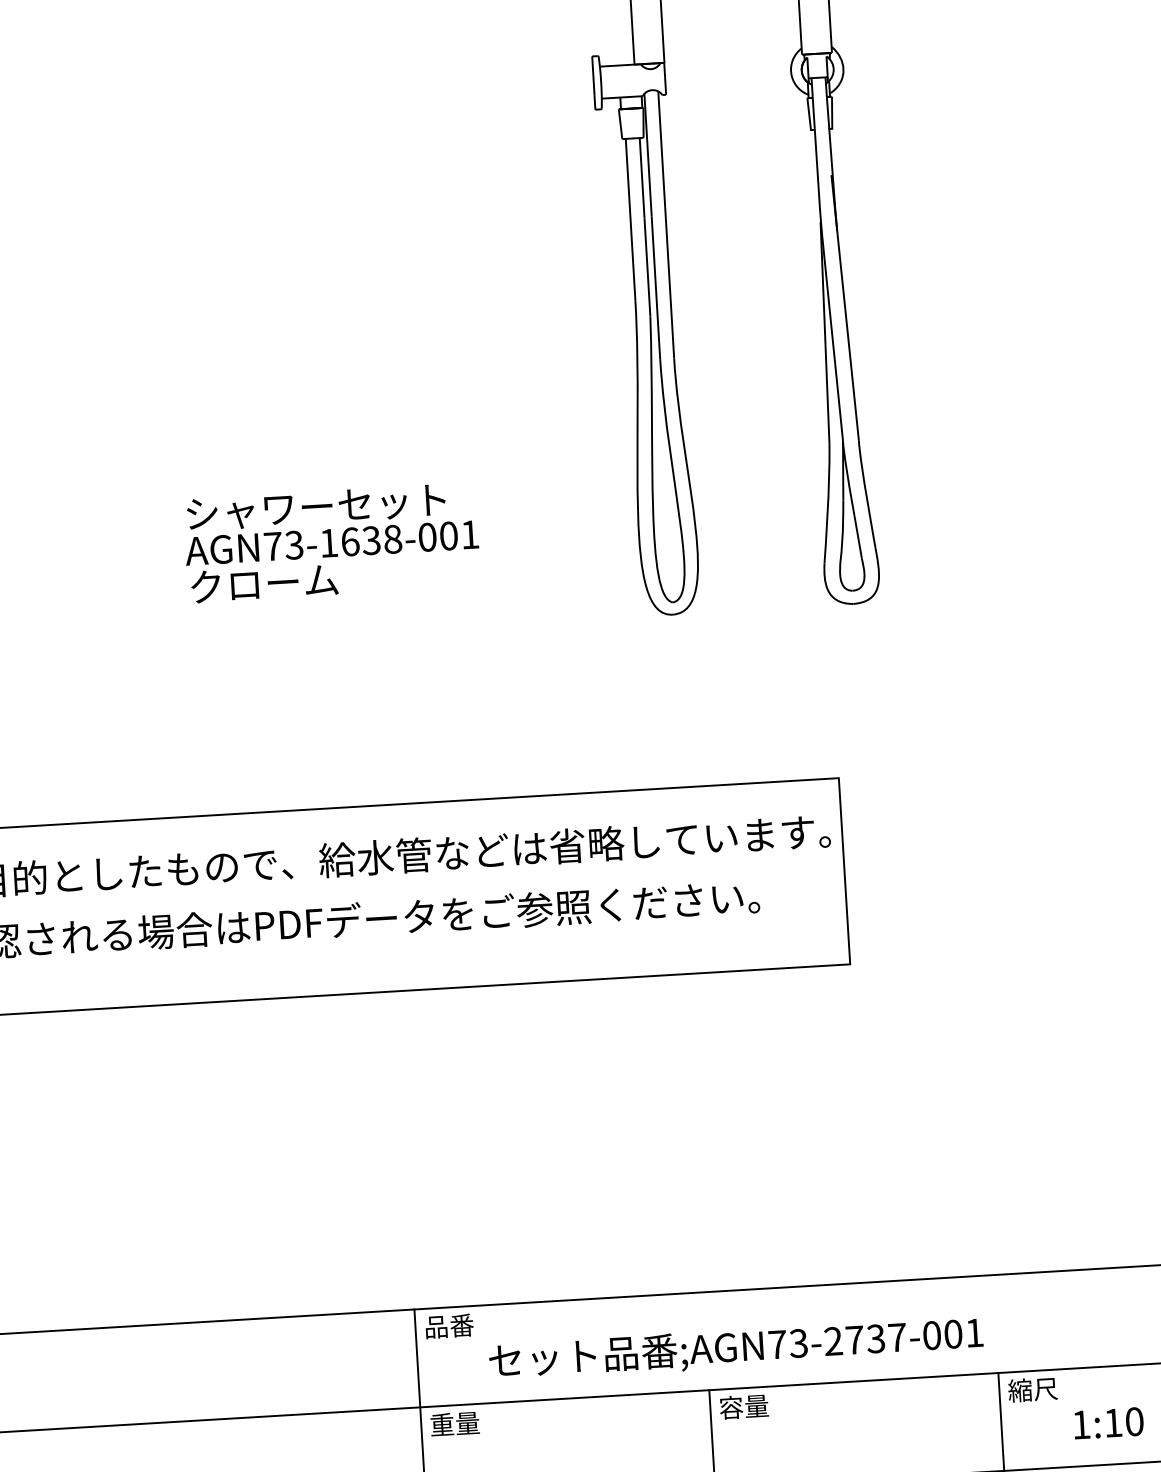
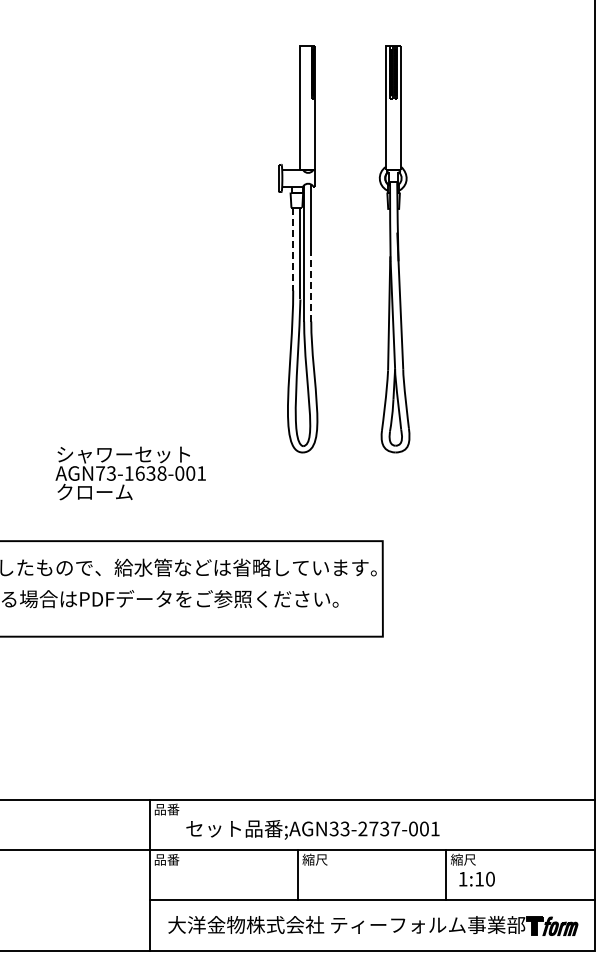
line: (631, 220) -> (293, 249), solid -> dashed
line: (670, 286) -> (311, 284), solid -> dashed
text: (331, 542) -> (130, 473), moved
text: (776, 1343) -> (333, 828), ;AGN73-2737-001 -> ;AGN33-2737-001
text: (742, 1406) -> (314, 859), 容量 -> 縮尺
text: (1107, 1422) -> (476, 878), moved
text: (454, 1423) -> (166, 859), 重量 -> 品番

